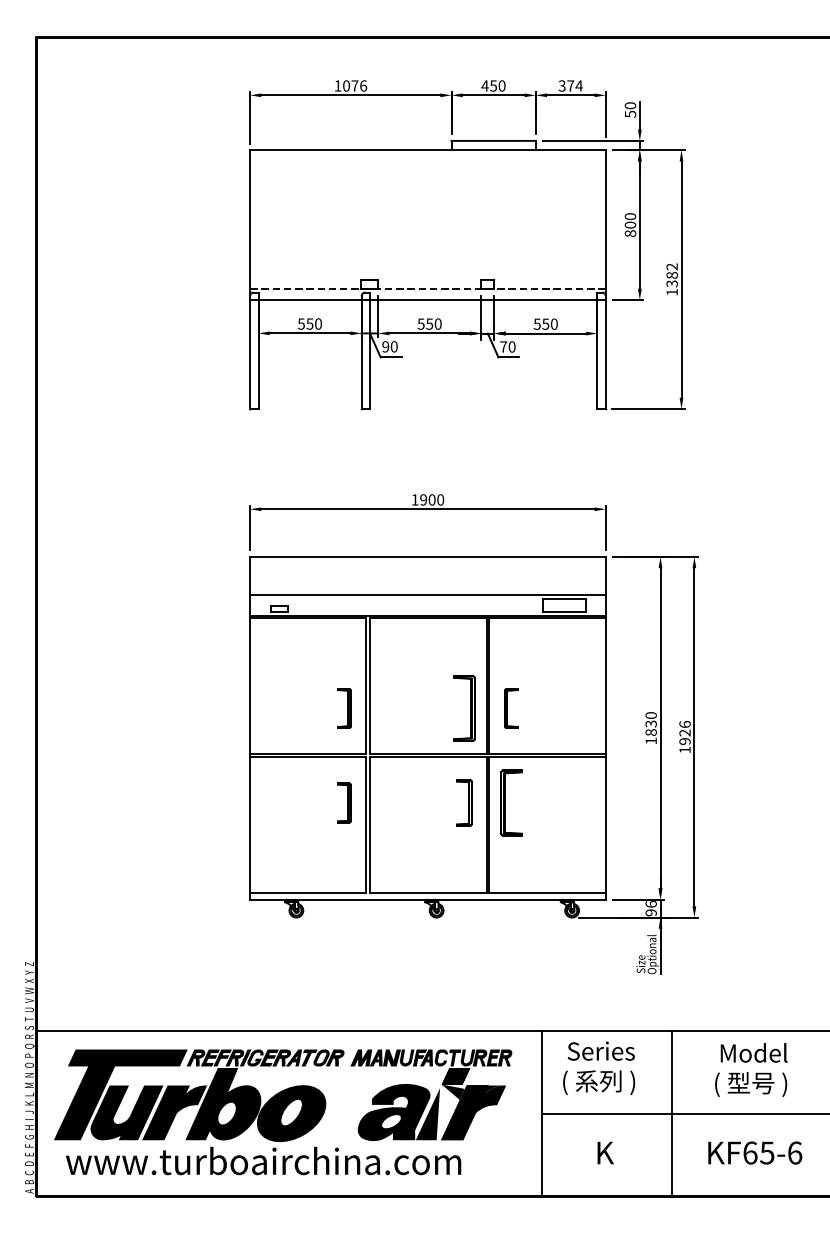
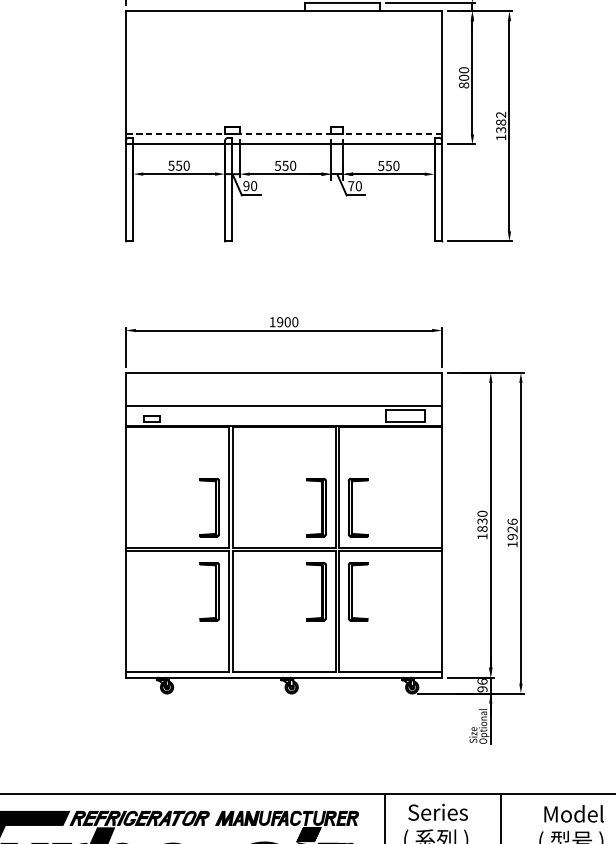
part: (344, 708) -> (209, 507), size x1.67
part: (511, 708) -> (358, 507), size x1.67
part: (344, 802) -> (209, 591), size x1.67
part: (464, 802) -> (316, 591), size x1.43

